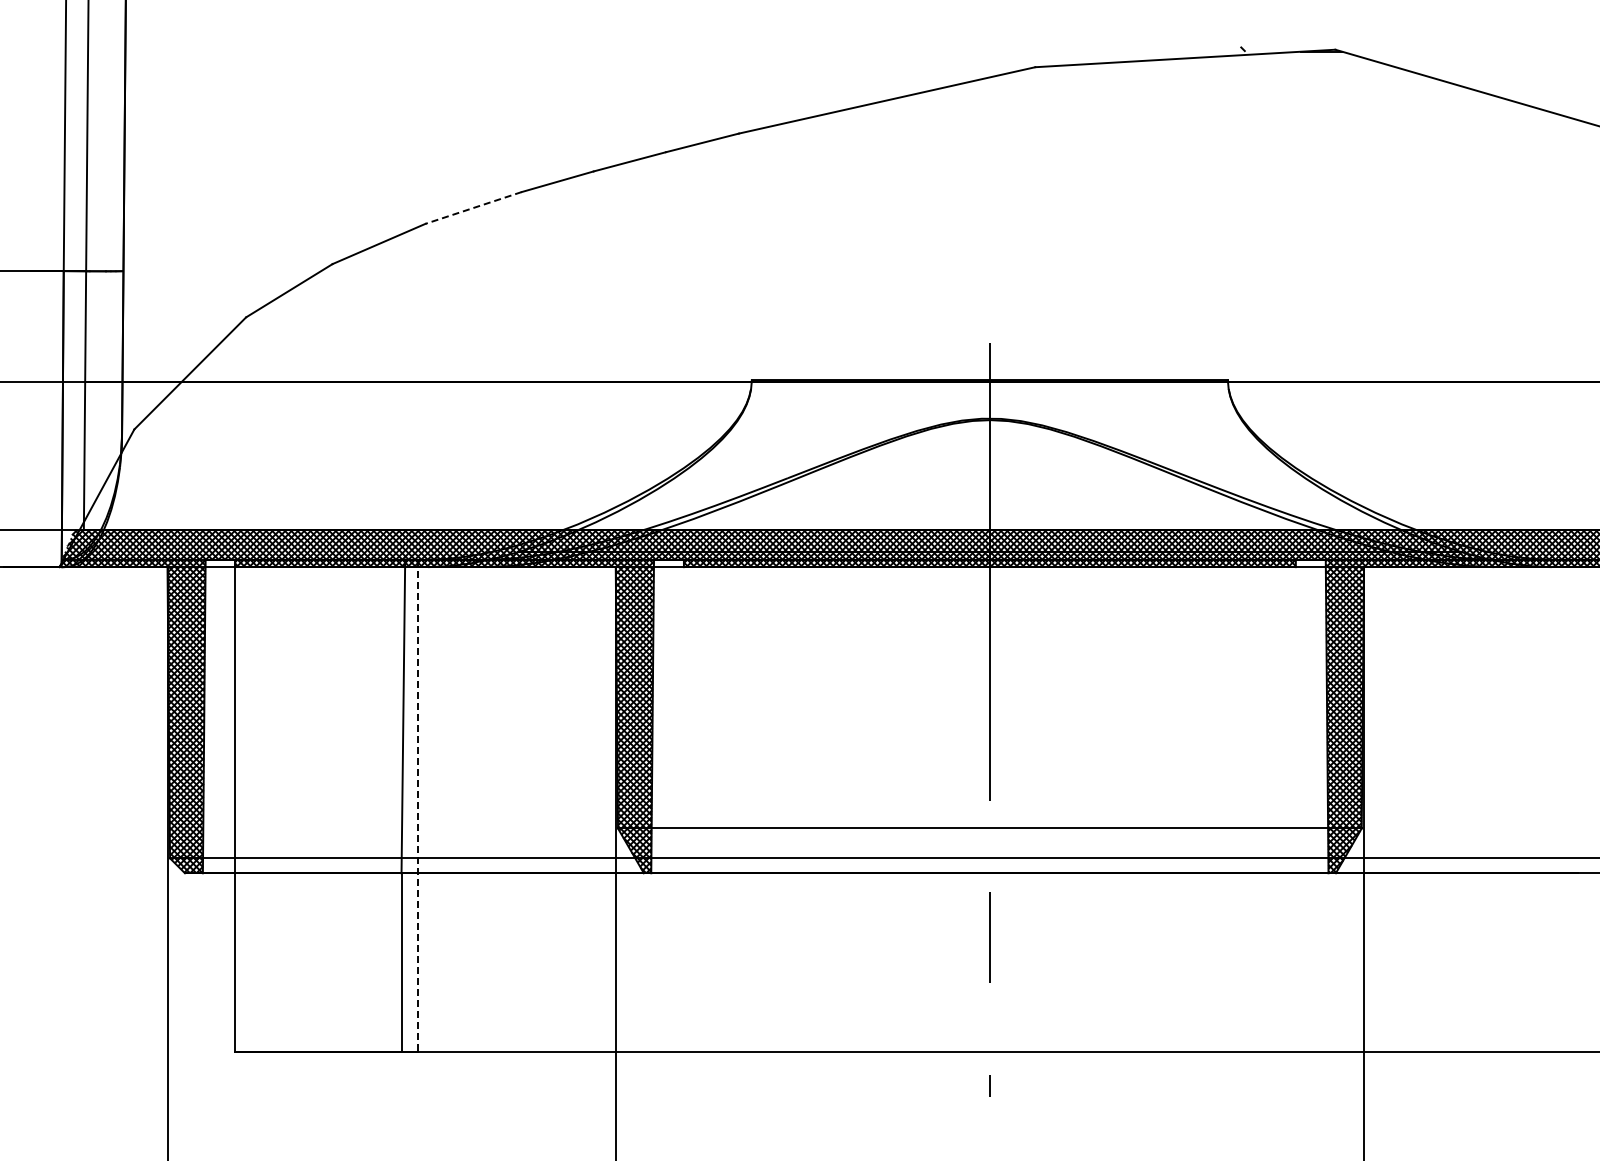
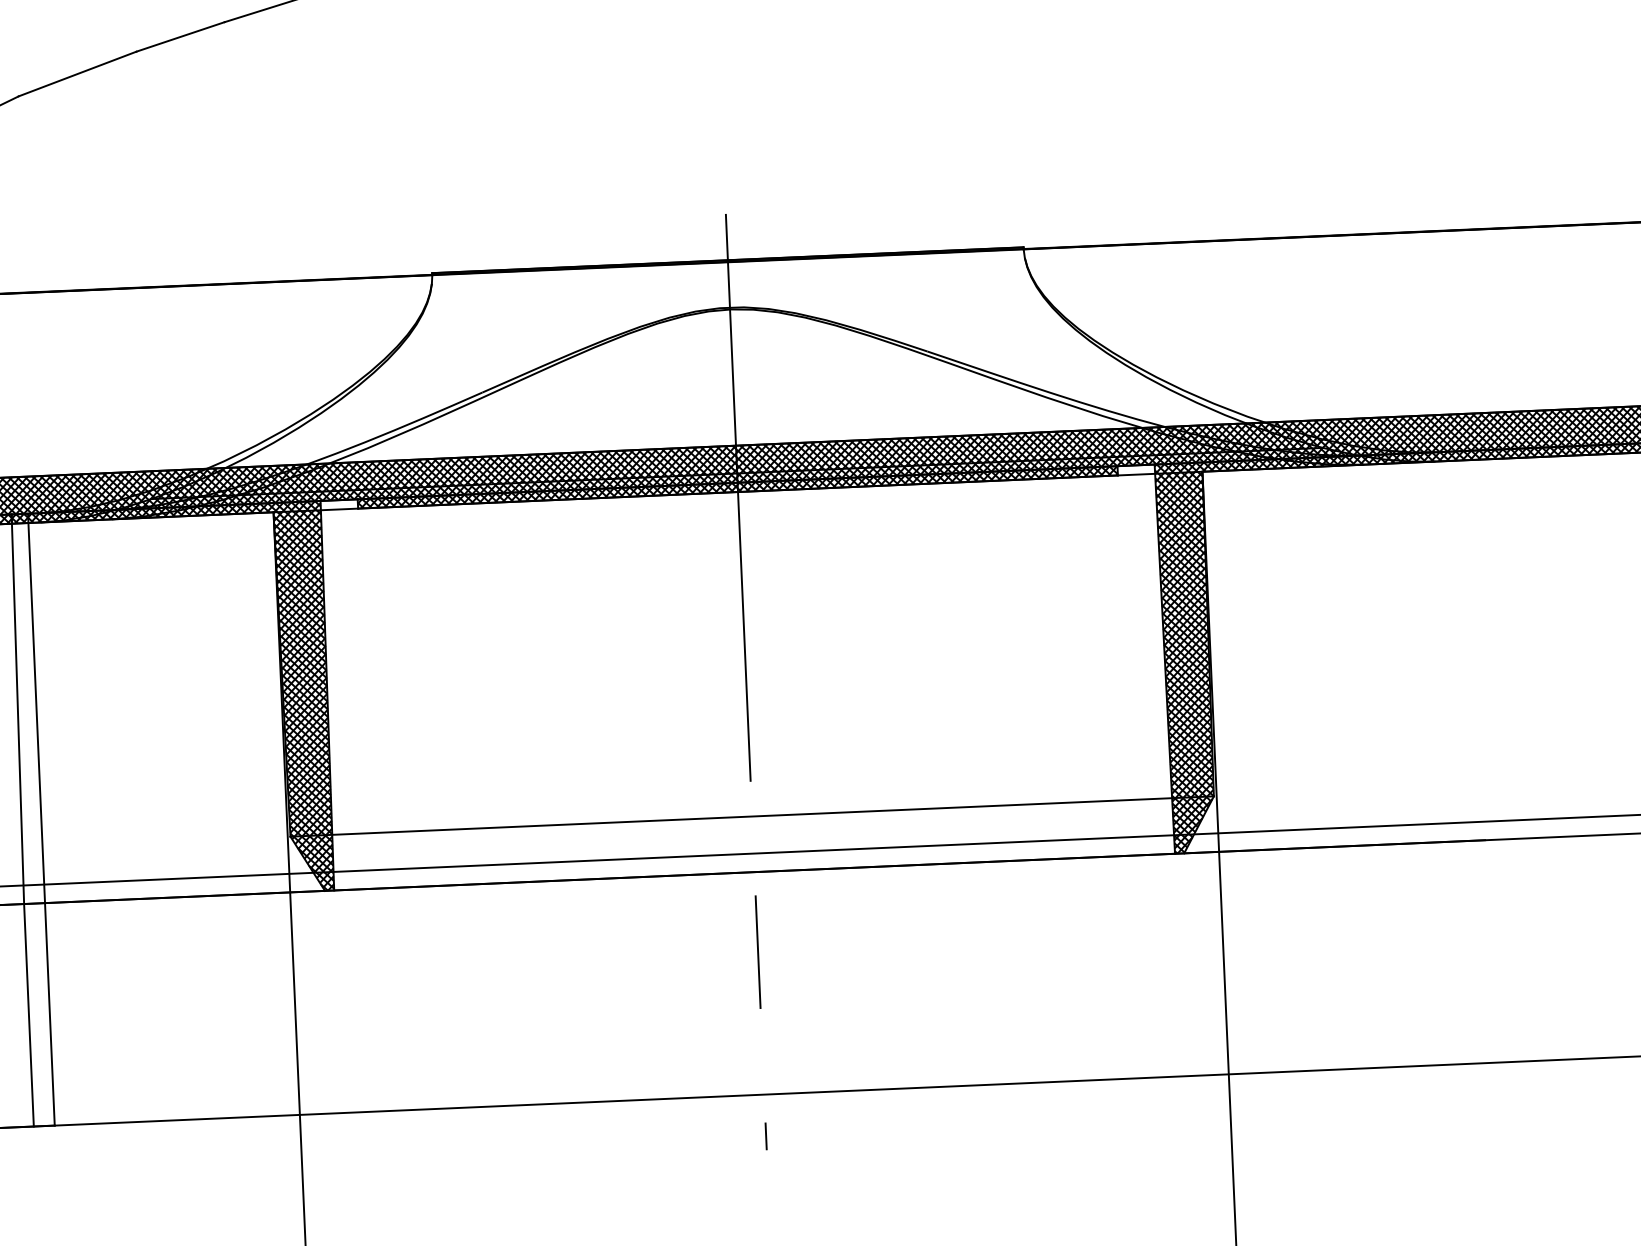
line: (473, 207) -> (77, 73), dashed -> solid
line: (418, 806) -> (41, 820), dashed -> solid

